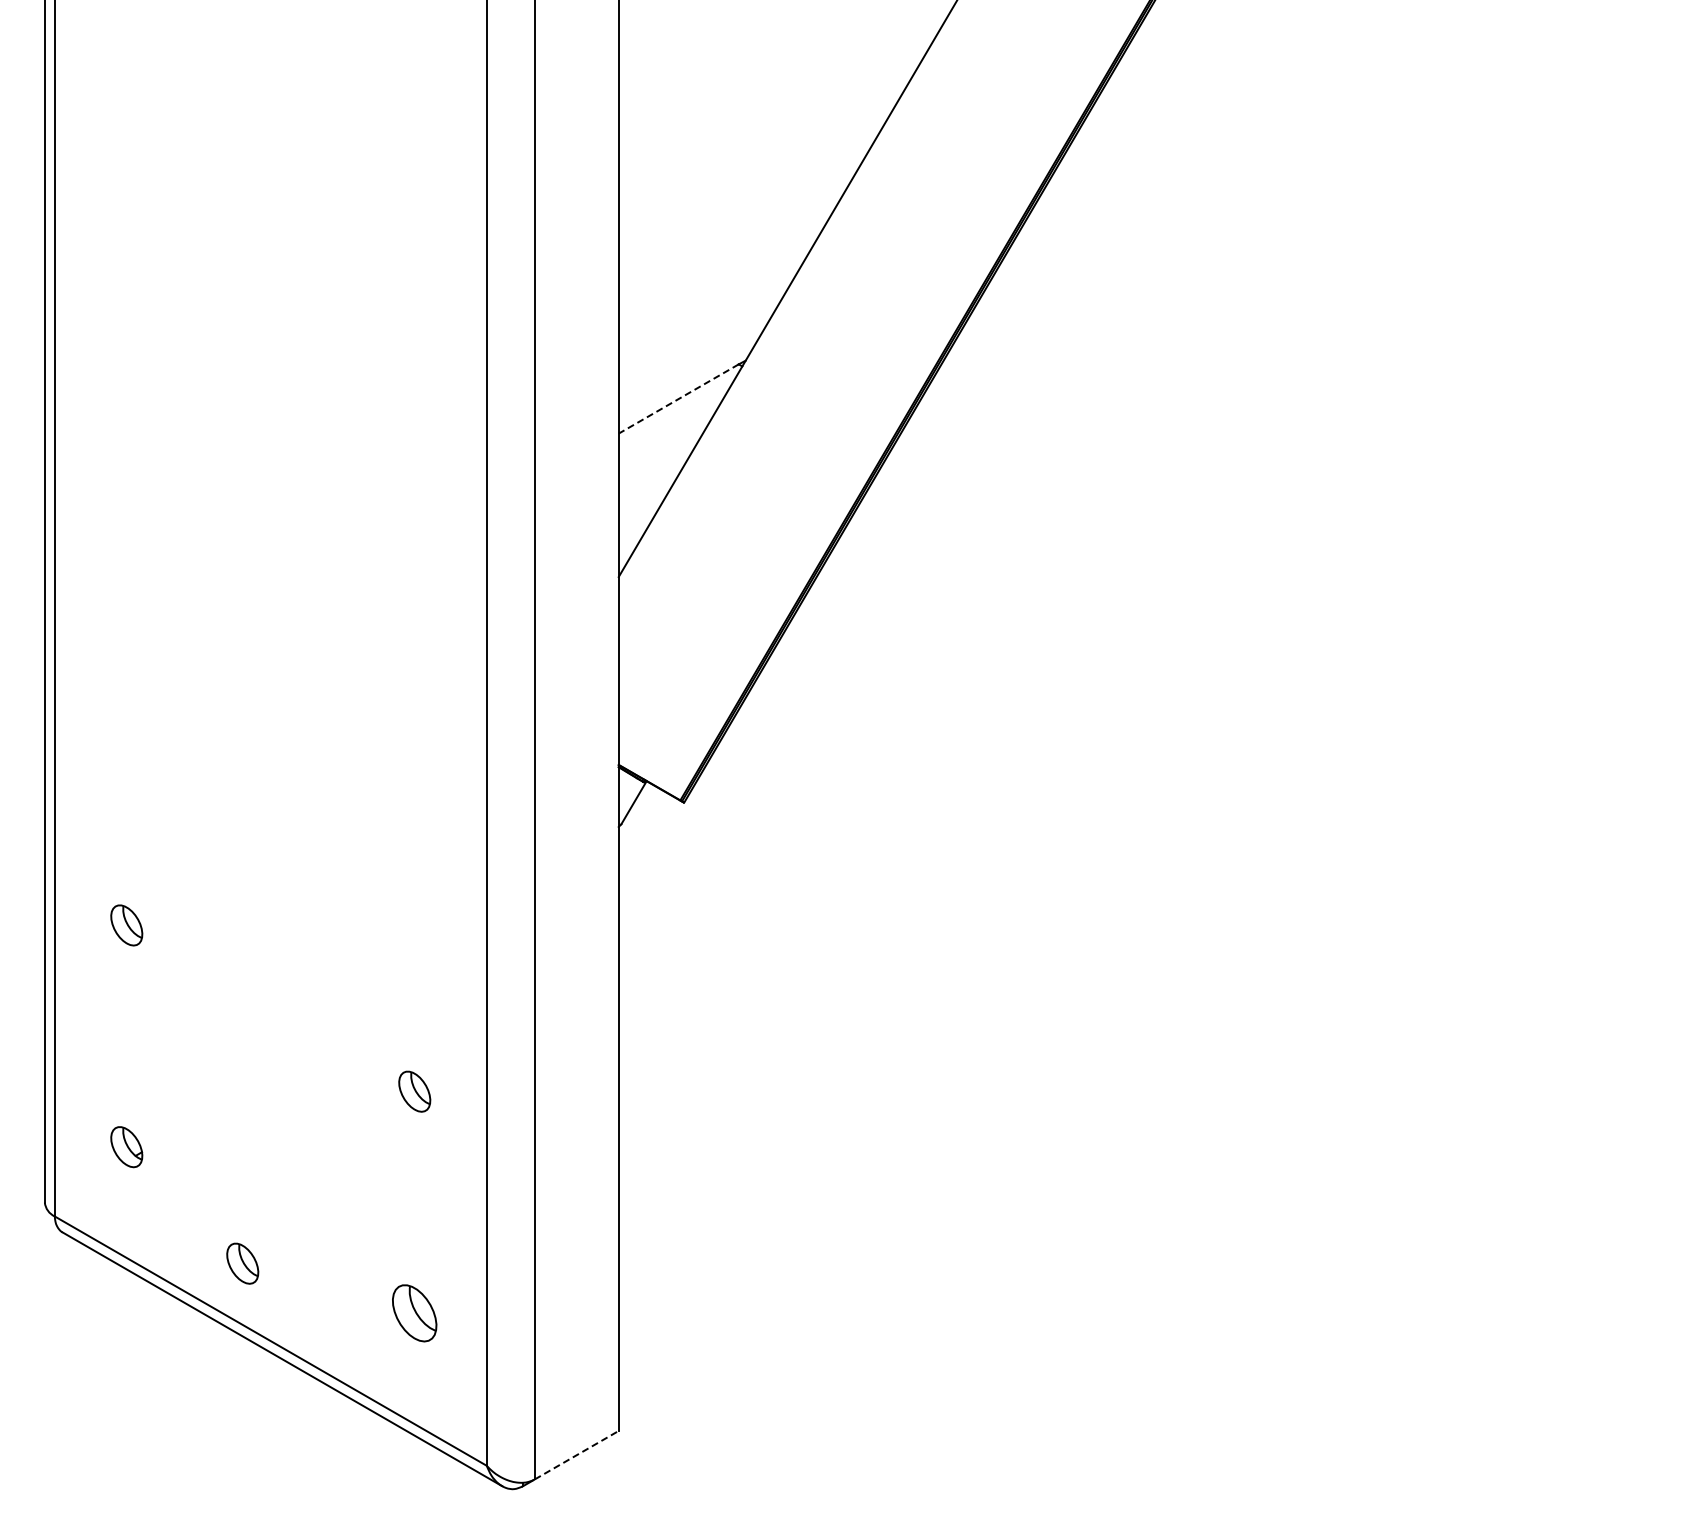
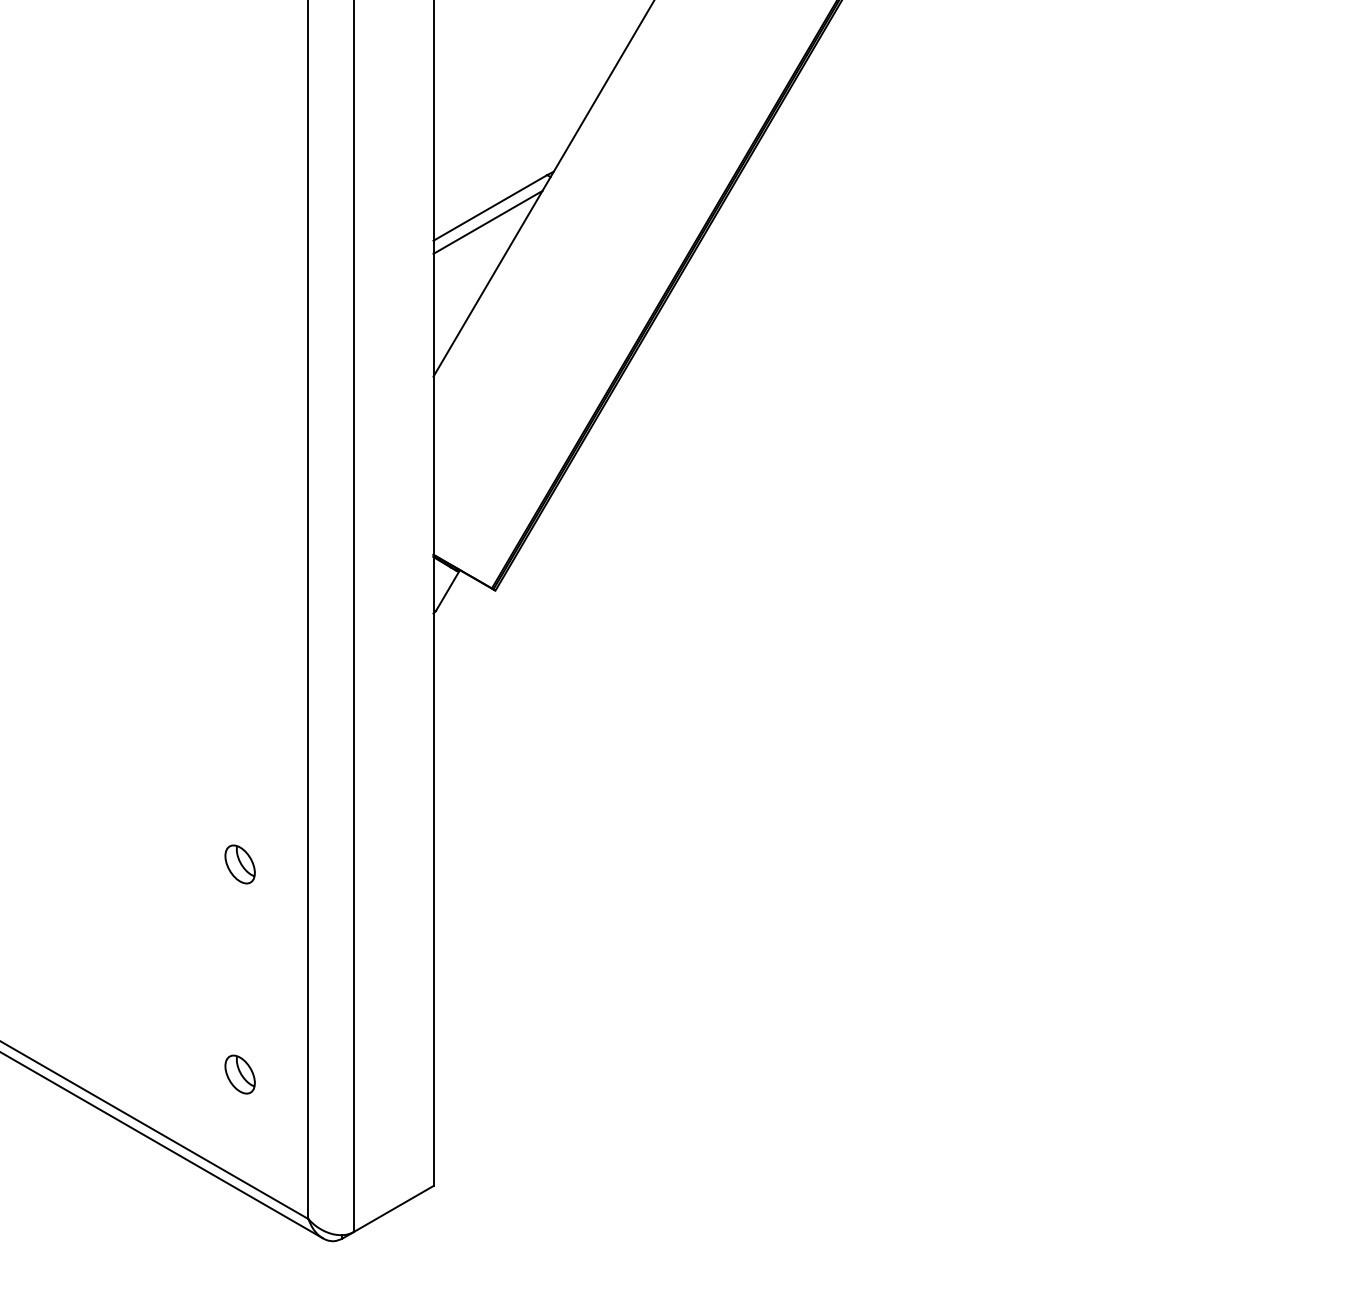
line: (678, 399) -> (490, 208), dashed -> solid
line: (675, 414) -> (487, 222), added
part: (242, 1263) -> (76, 1027), removed
part: (414, 1313) -> (239, 1074), size x0.71
line: (577, 1454) -> (394, 1208), dashed -> solid

